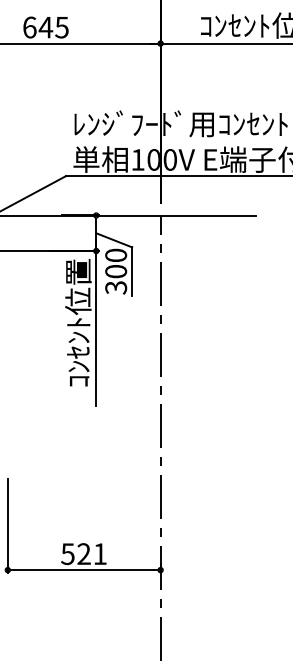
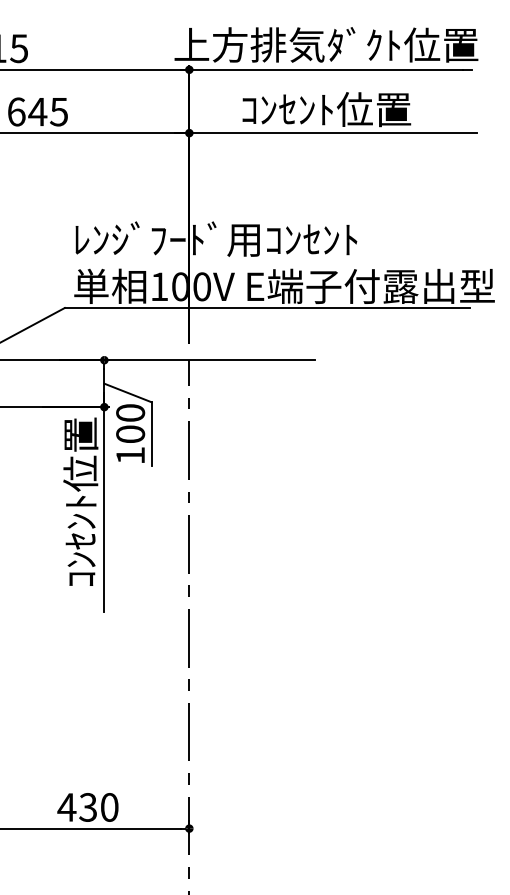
text: (116, 287) -> (130, 455), 300 -> 100
text: (83, 554) -> (87, 807), 521 -> 430

